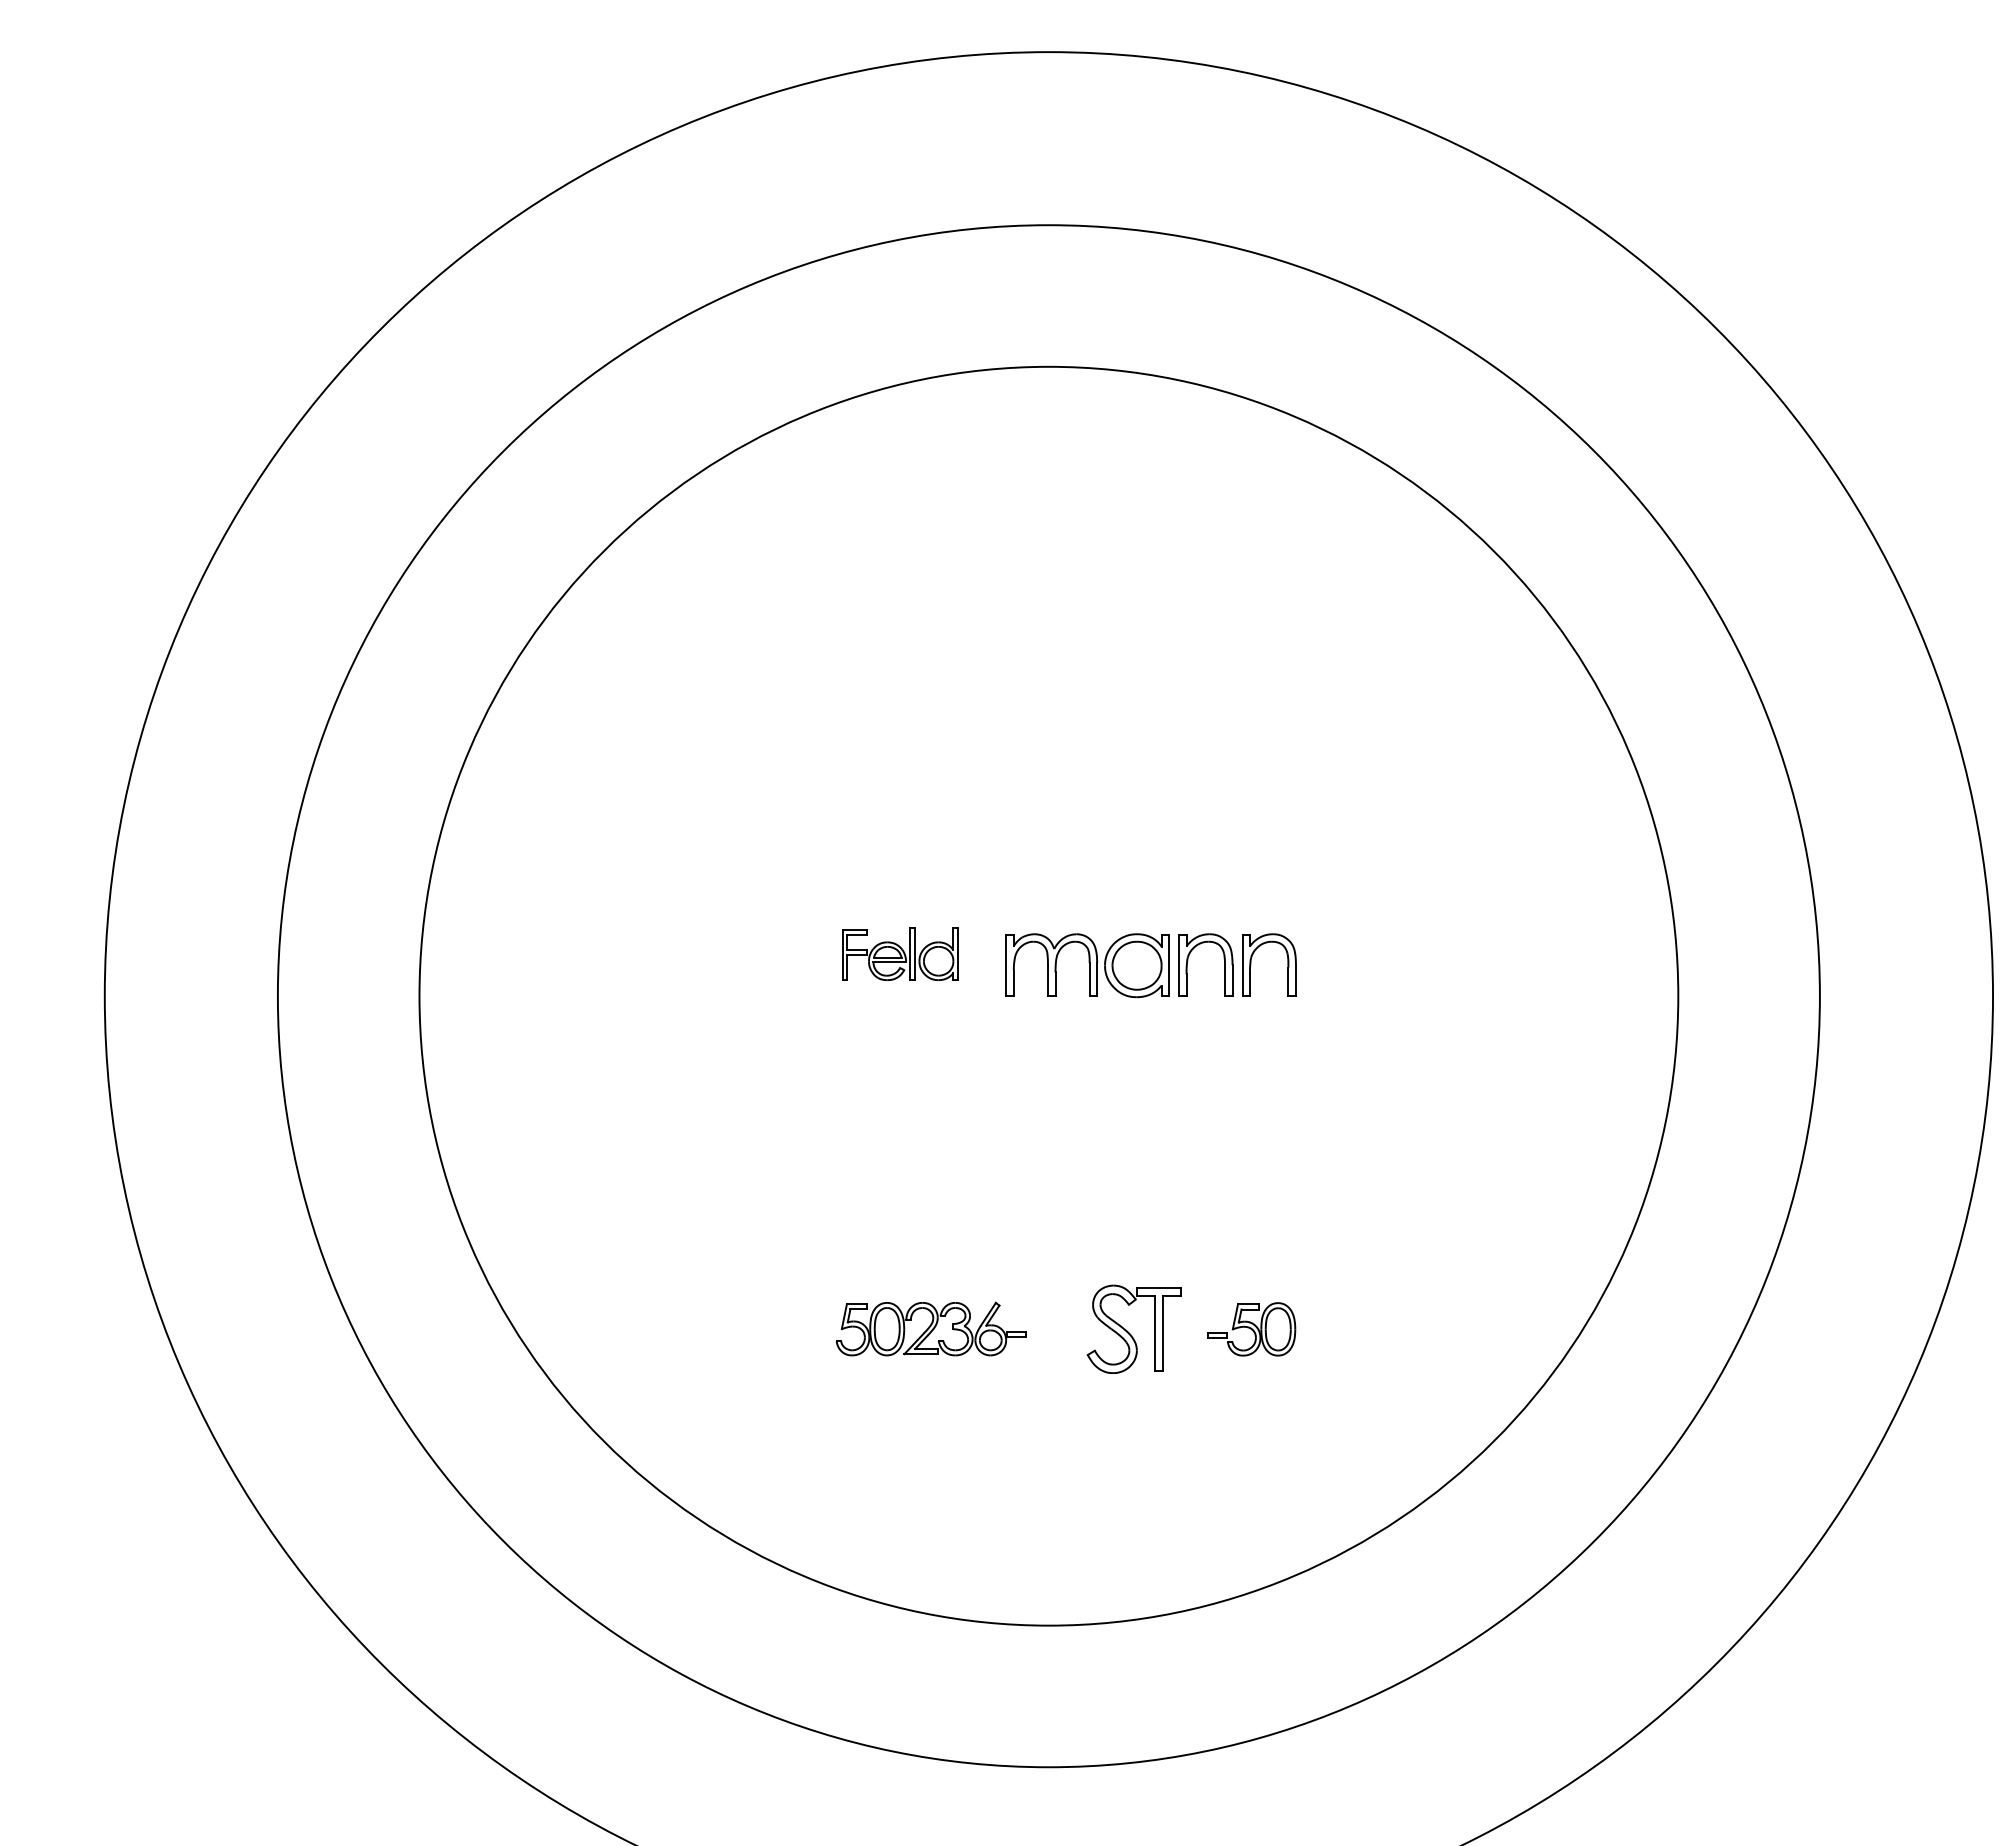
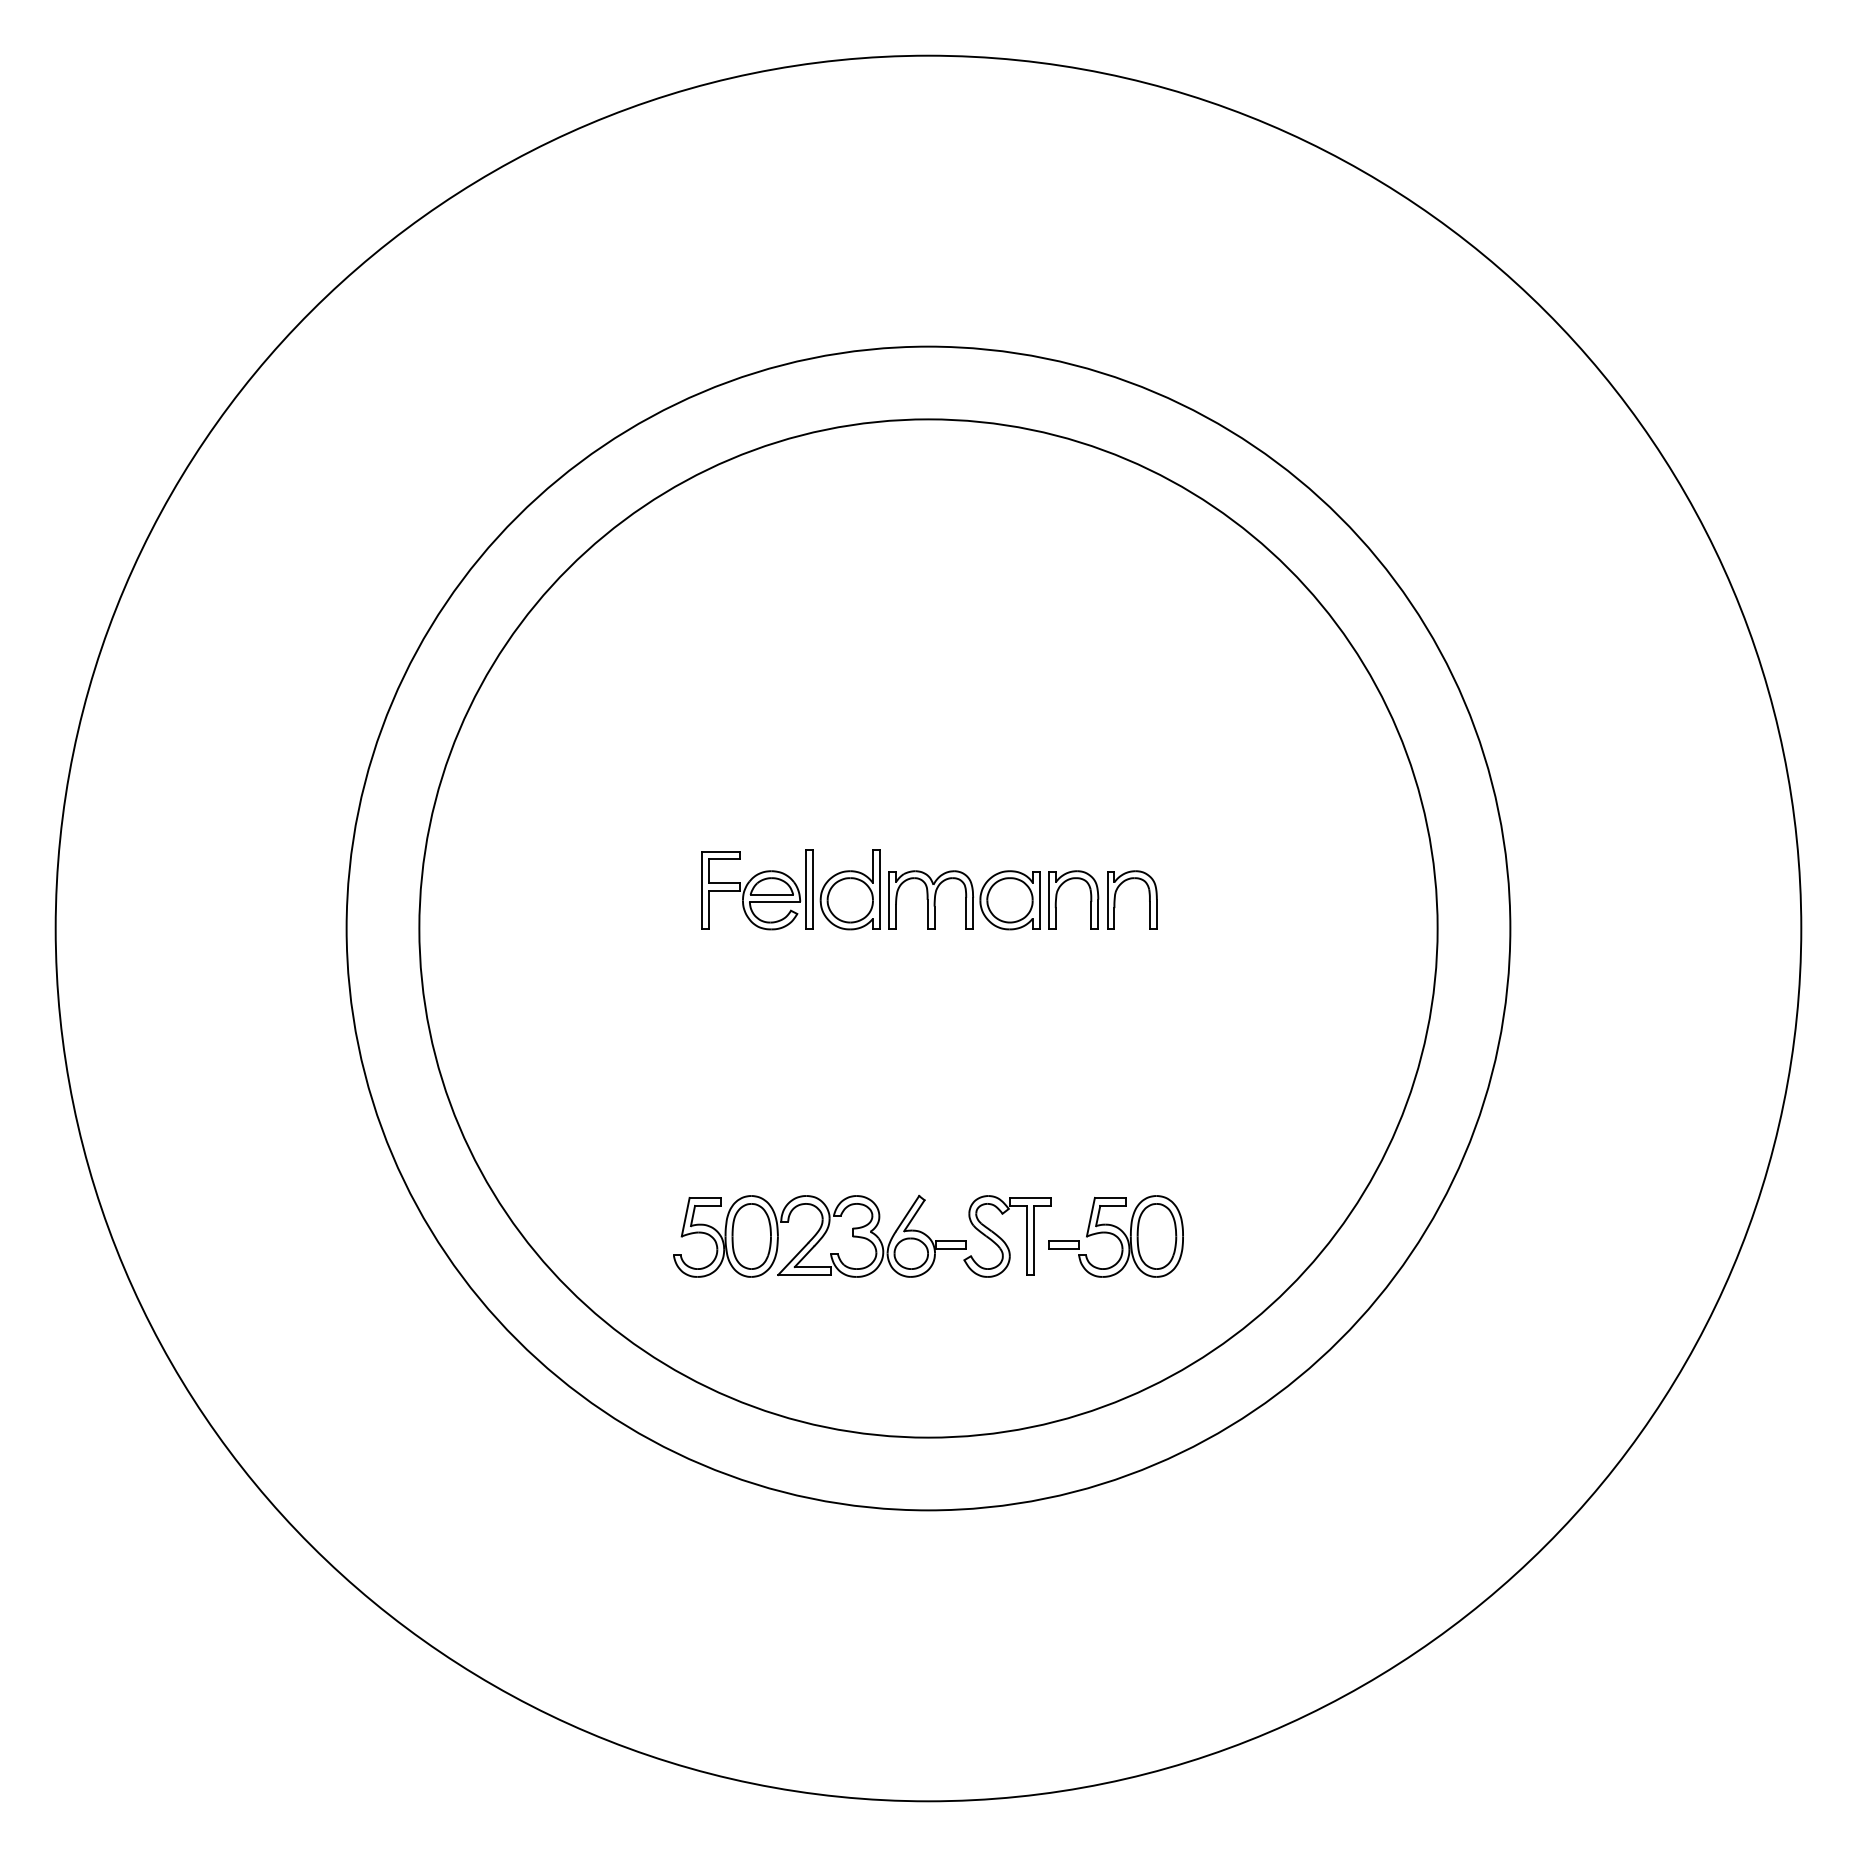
part: (899, 954) -> (790, 889), size x1.67
circle: (1048, 996) -> (928, 928), size x0.71
part: (930, 1328) -> (819, 1235), size x1.67
part: (1251, 1329) -> (1115, 1236), size x1.67

